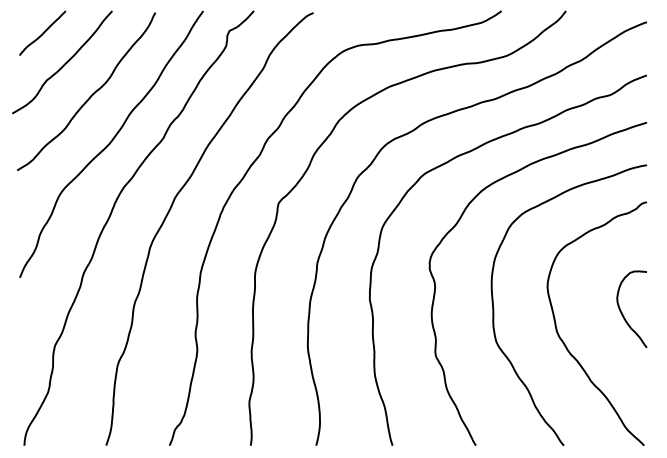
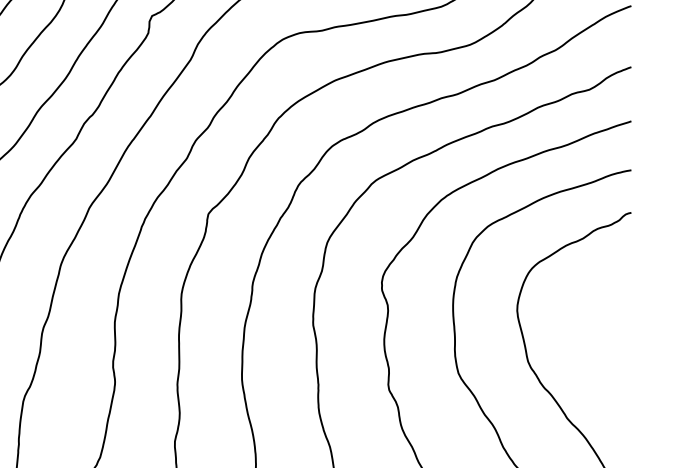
curve: (623, 314) -> (604, 341), removed

